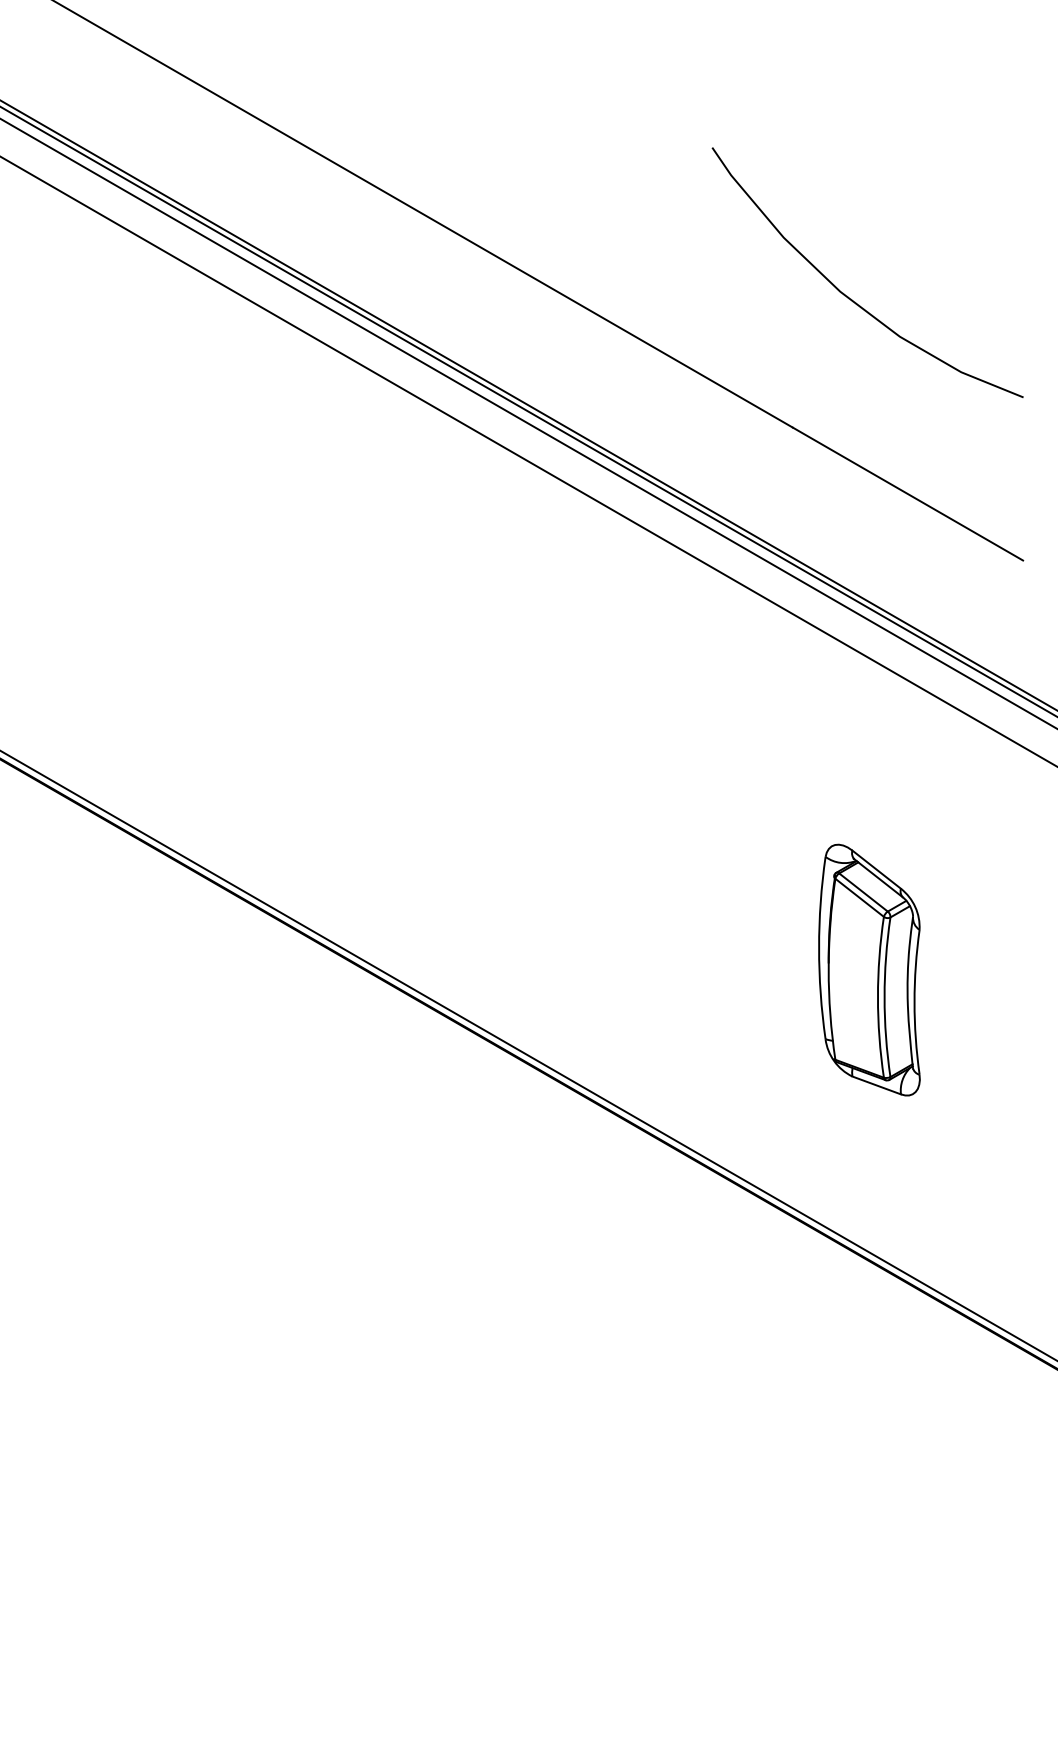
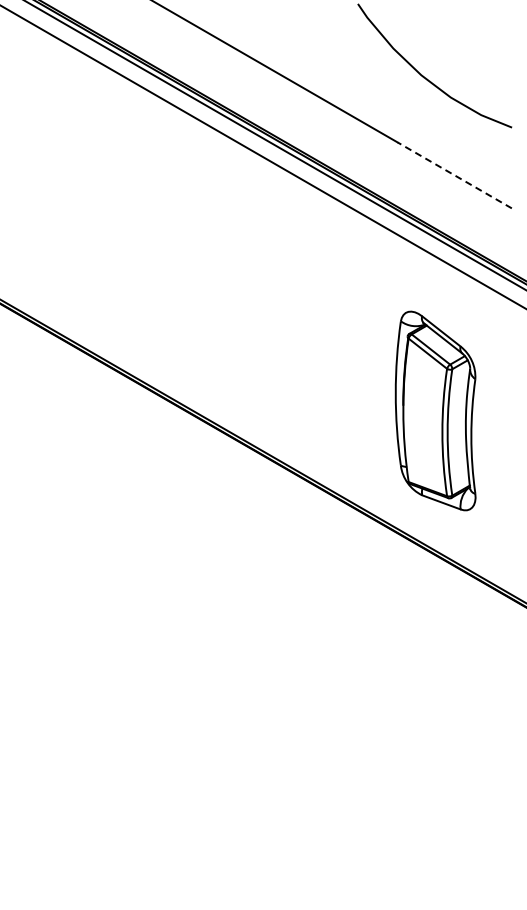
line: (907, 494) -> (454, 175), solid -> dashed
part: (868, 970) -> (435, 411), size x1.6

